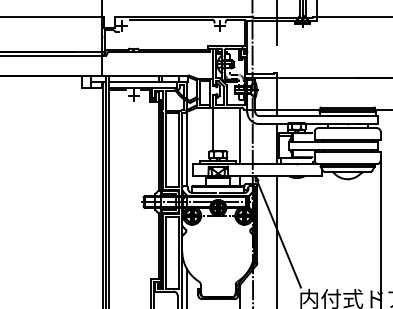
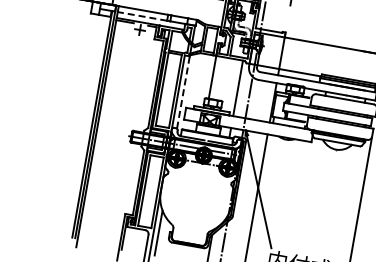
line: (133, 81) -> (142, 16), solid -> dashed
line: (187, 148) -> (183, 91), solid -> dashed

